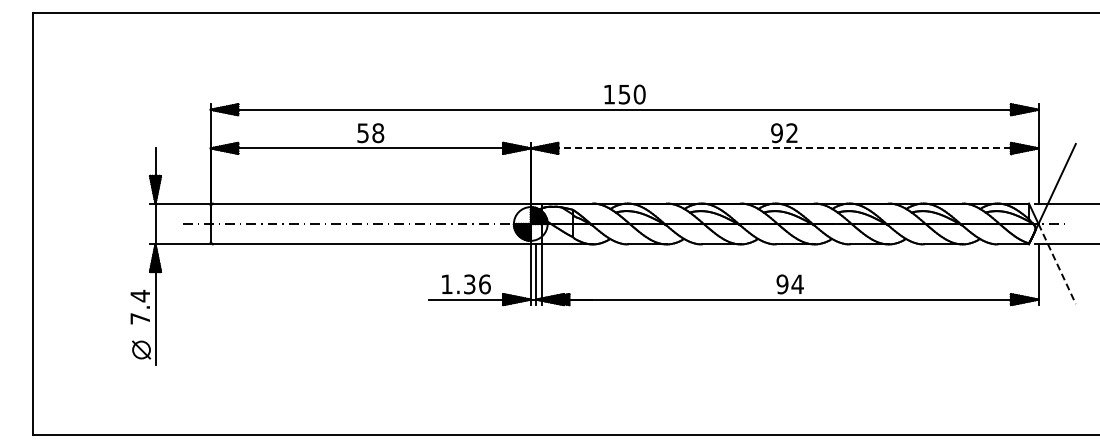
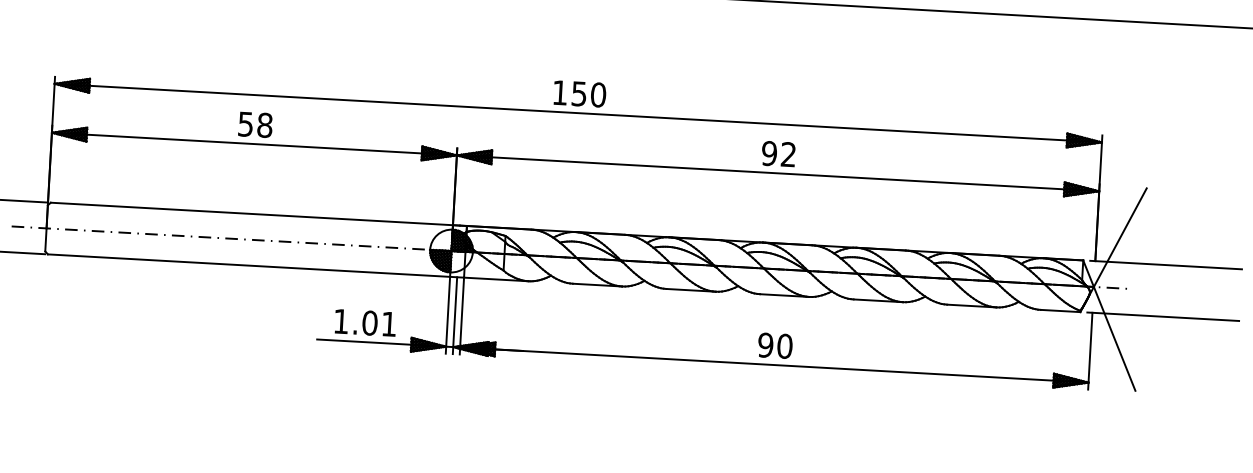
line: (784, 148) -> (777, 173), dashed -> solid
line: (1057, 264) -> (1115, 339), dashed -> solid
text: (476, 284) -> (378, 323), 1.36 -> 1.01
text: (797, 284) -> (784, 346), 94 -> 90

